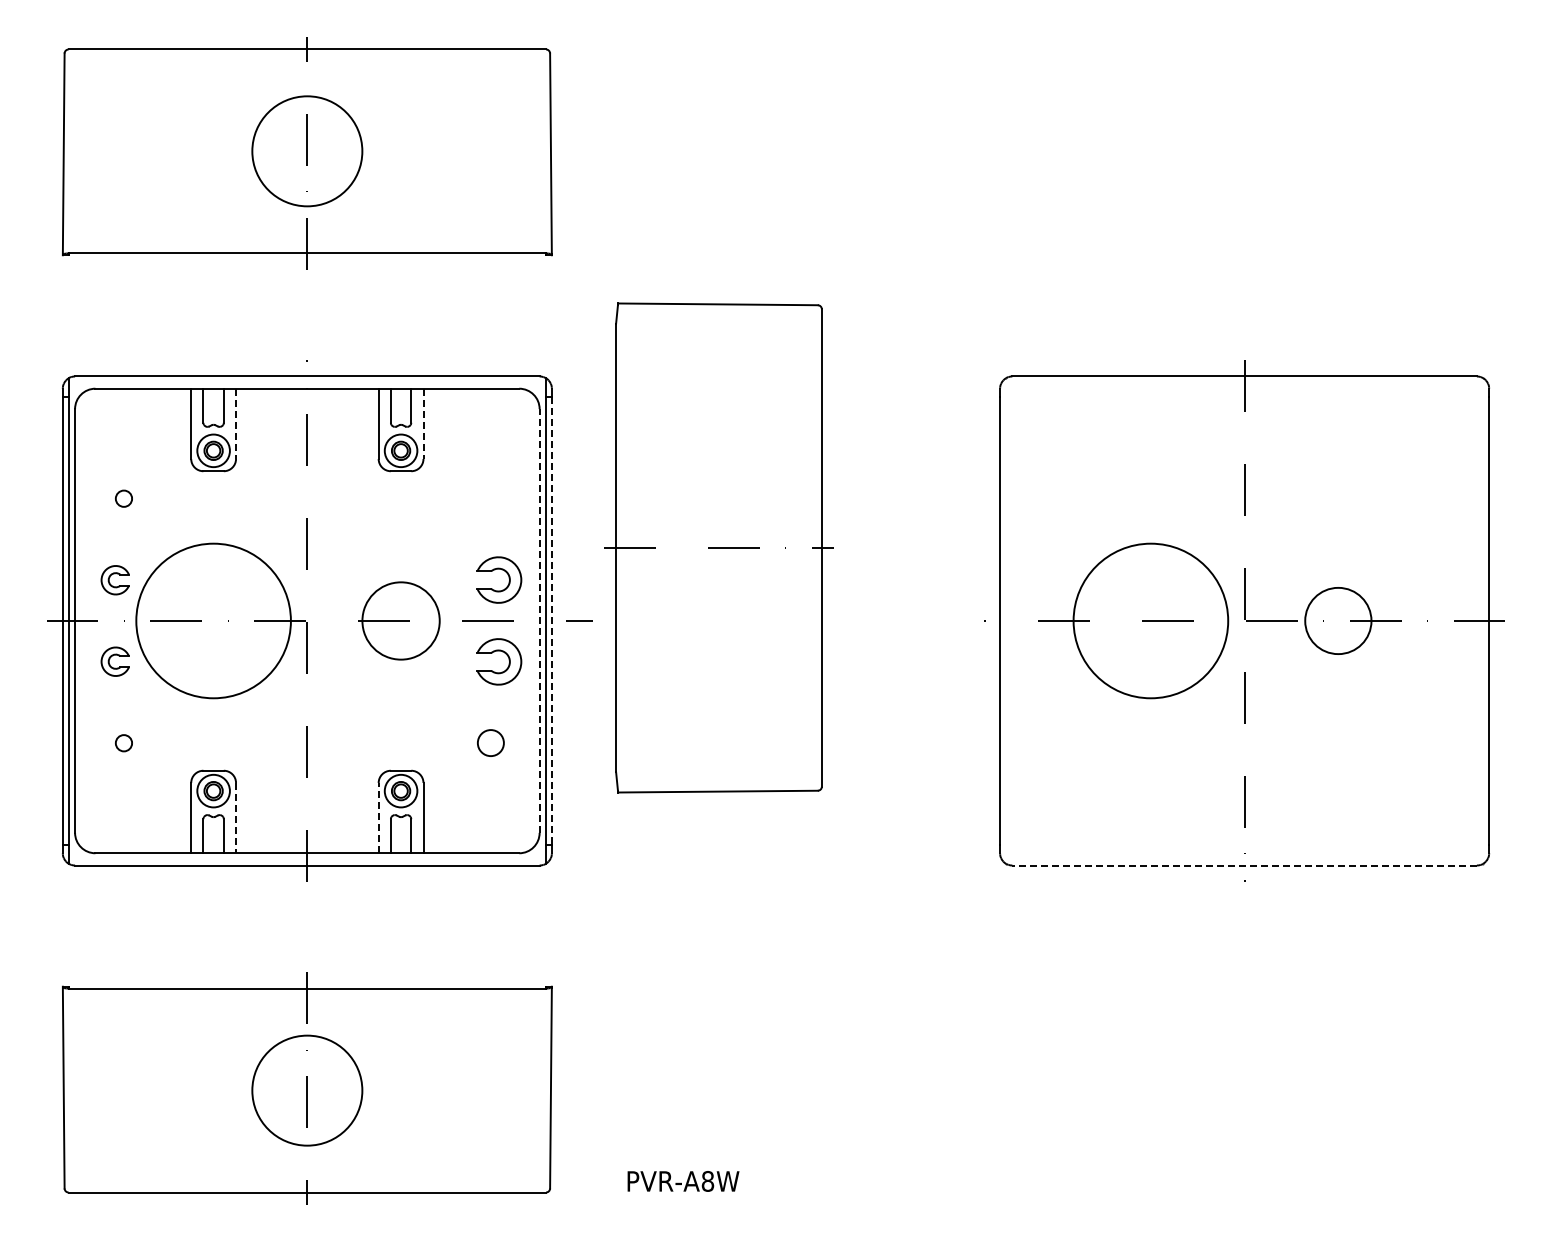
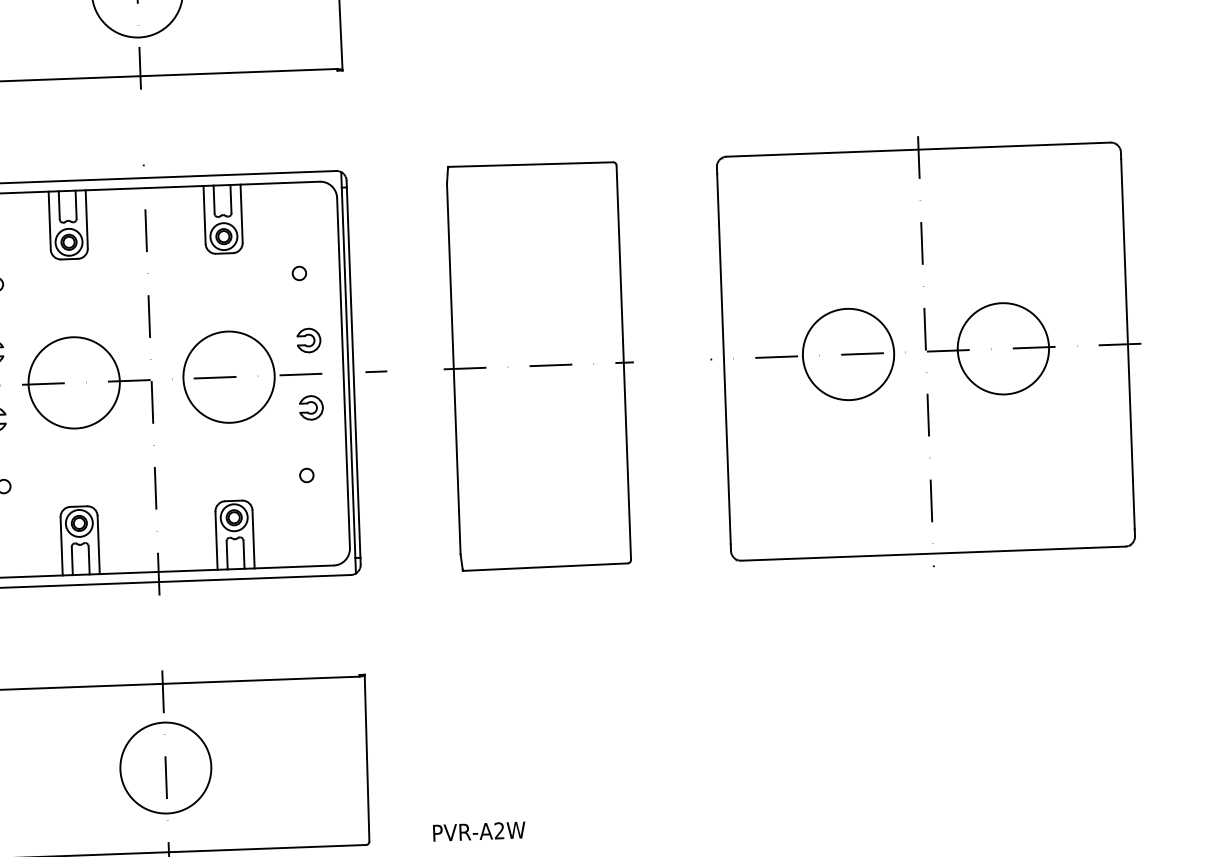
line: (236, 424) -> (87, 219), dashed -> solid
line: (423, 424) -> (241, 214), dashed -> solid
circle: (490, 498) -> (299, 273), added
part: (718, 547) -> (538, 365), moved
part: (499, 580) -> (309, 340), size x0.62
circle: (213, 620) -> (74, 382), size x0.71
circle: (400, 620) -> (228, 376), size x1.43
circle: (1150, 620) -> (848, 354), size x0.71
circle: (1338, 620) -> (1003, 348), size x1.67
line: (539, 621) -> (343, 373), dashed -> solid
line: (551, 621) -> (353, 373), dashed -> solid
part: (499, 661) -> (311, 407), size x0.62
circle: (490, 743) -> (306, 475), size x0.62
line: (378, 817) -> (216, 540), dashed -> solid
line: (236, 818) -> (99, 545), dashed -> solid
line: (1244, 865) -> (933, 553), dashed -> solid
text: (707, 1181) -> (499, 830), PVR-A8W -> PVR-A2W

